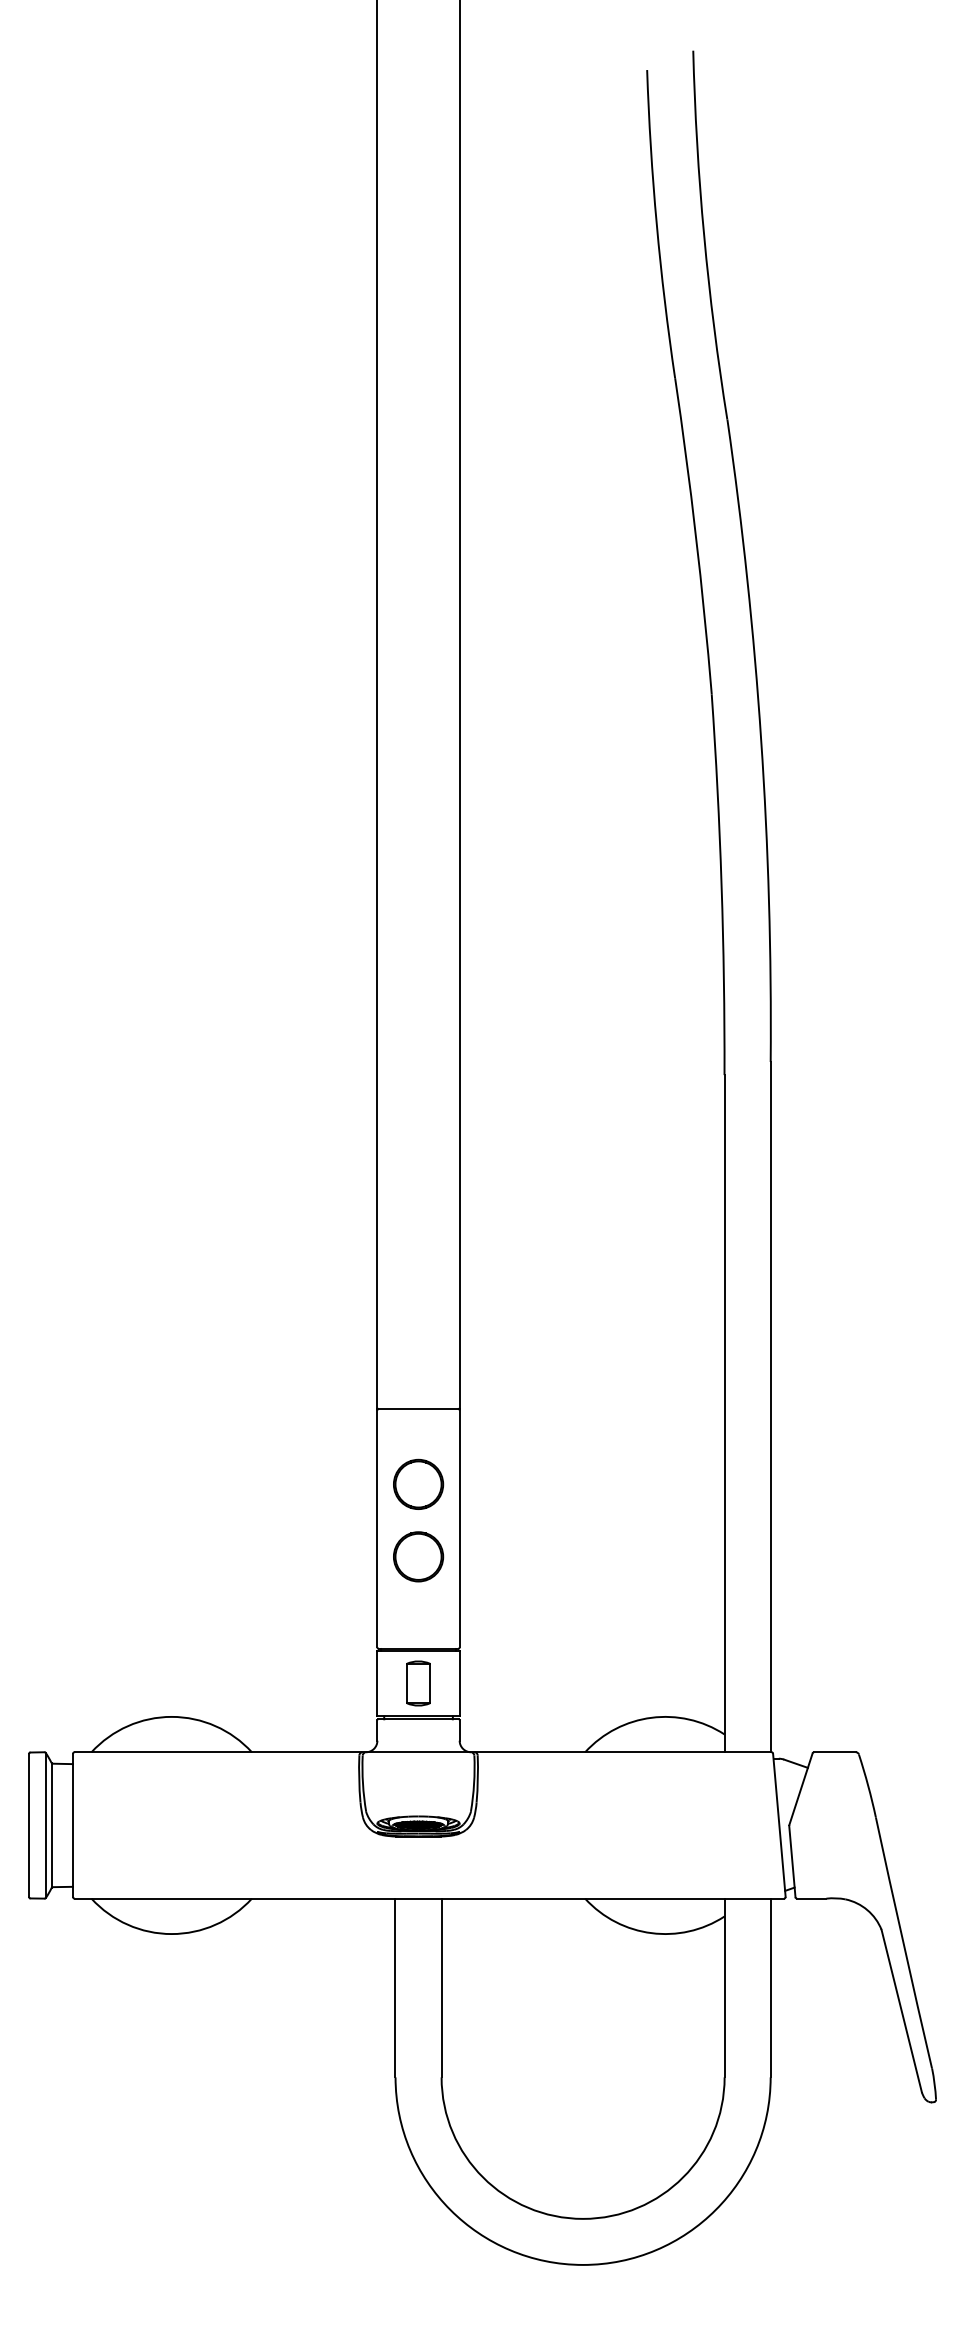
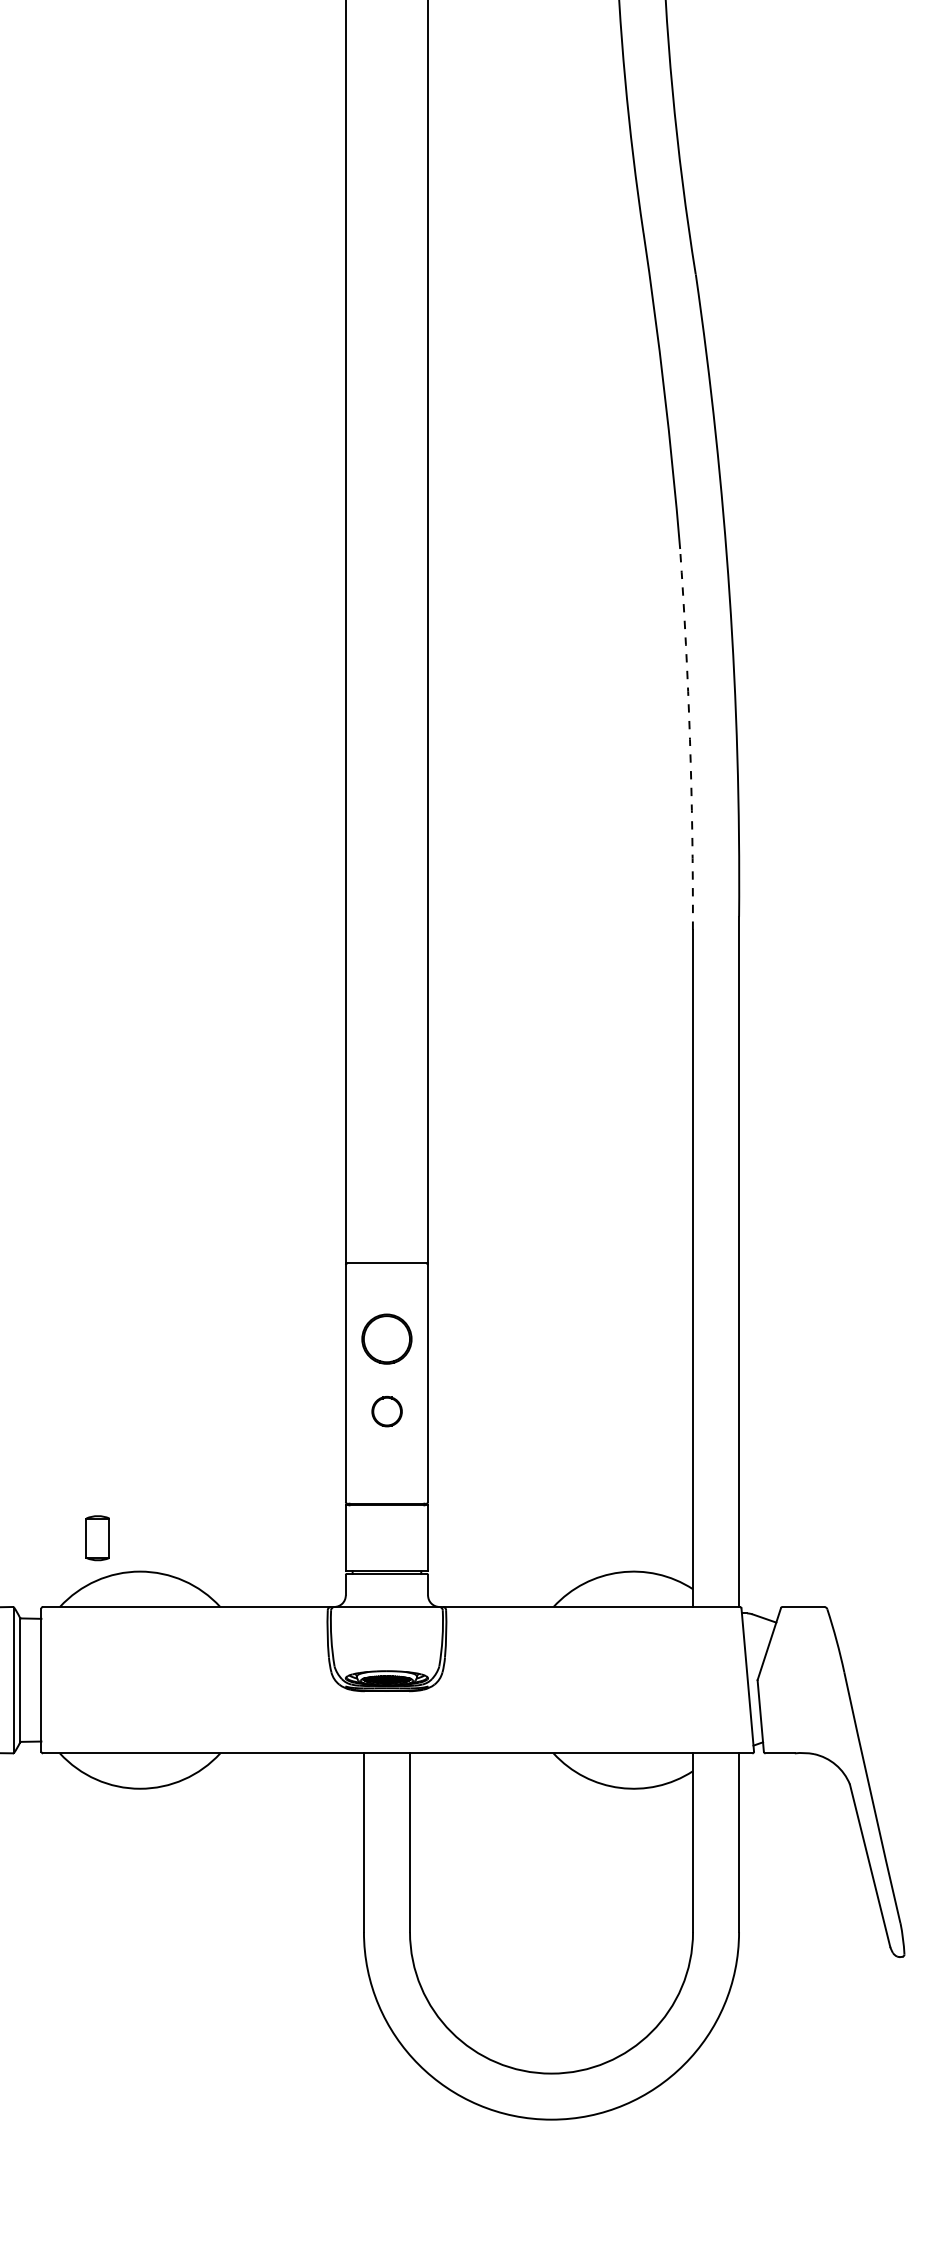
arc: (721, 884) -> (689, 739), solid -> dashed
part: (418, 1556) -> (386, 1411), size x0.6
part: (418, 1683) -> (97, 1538), moved

